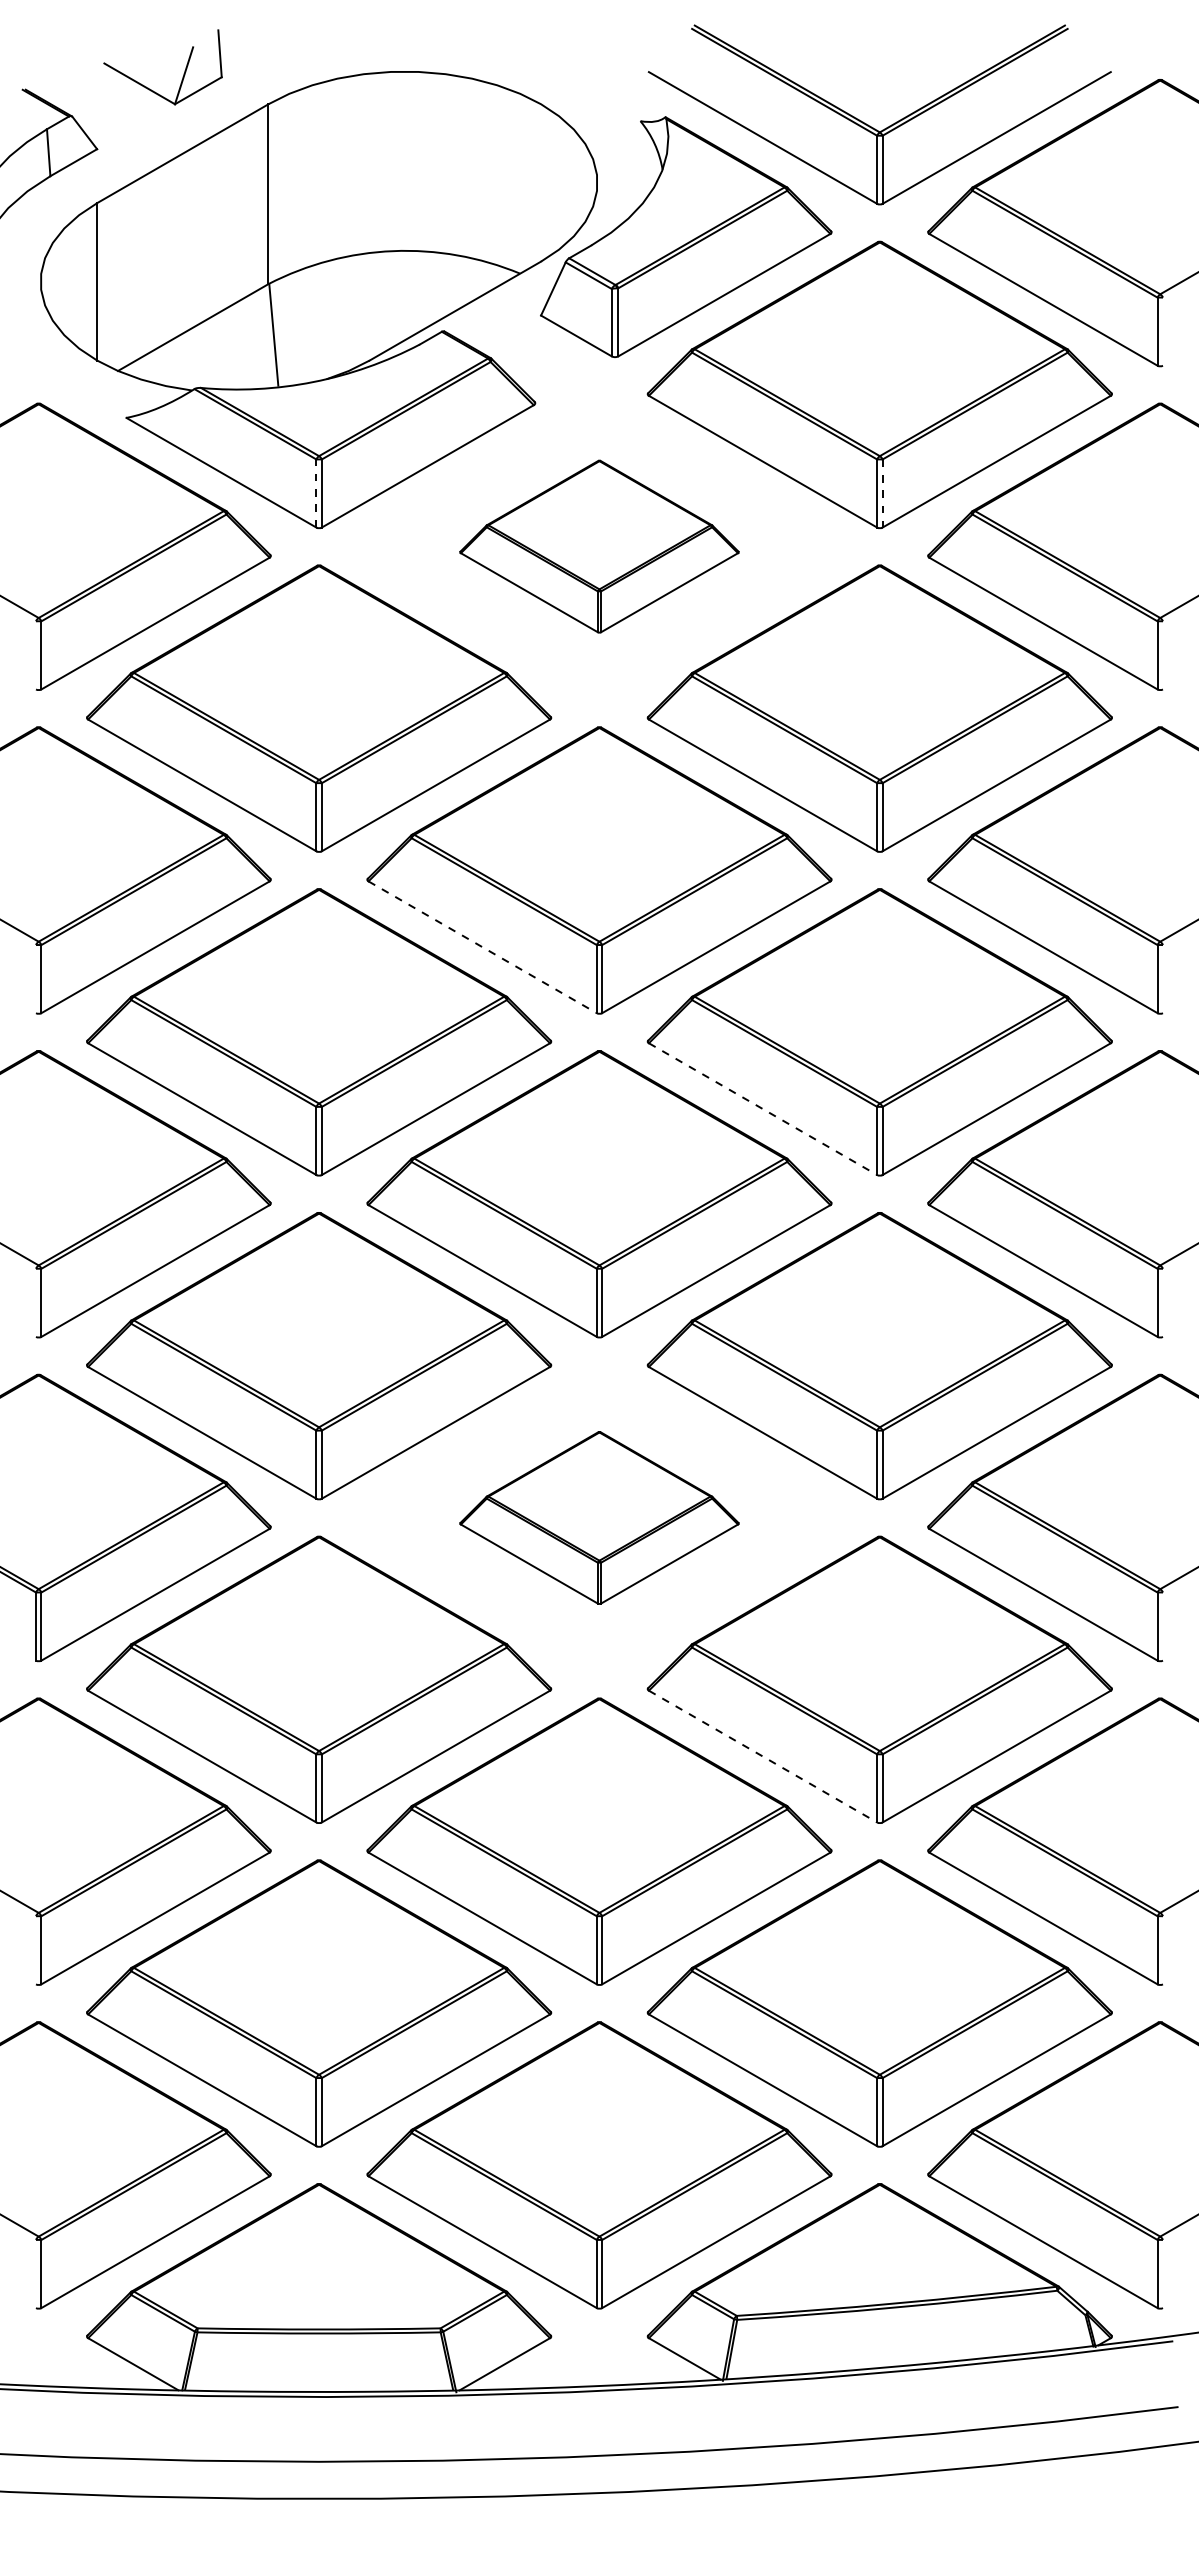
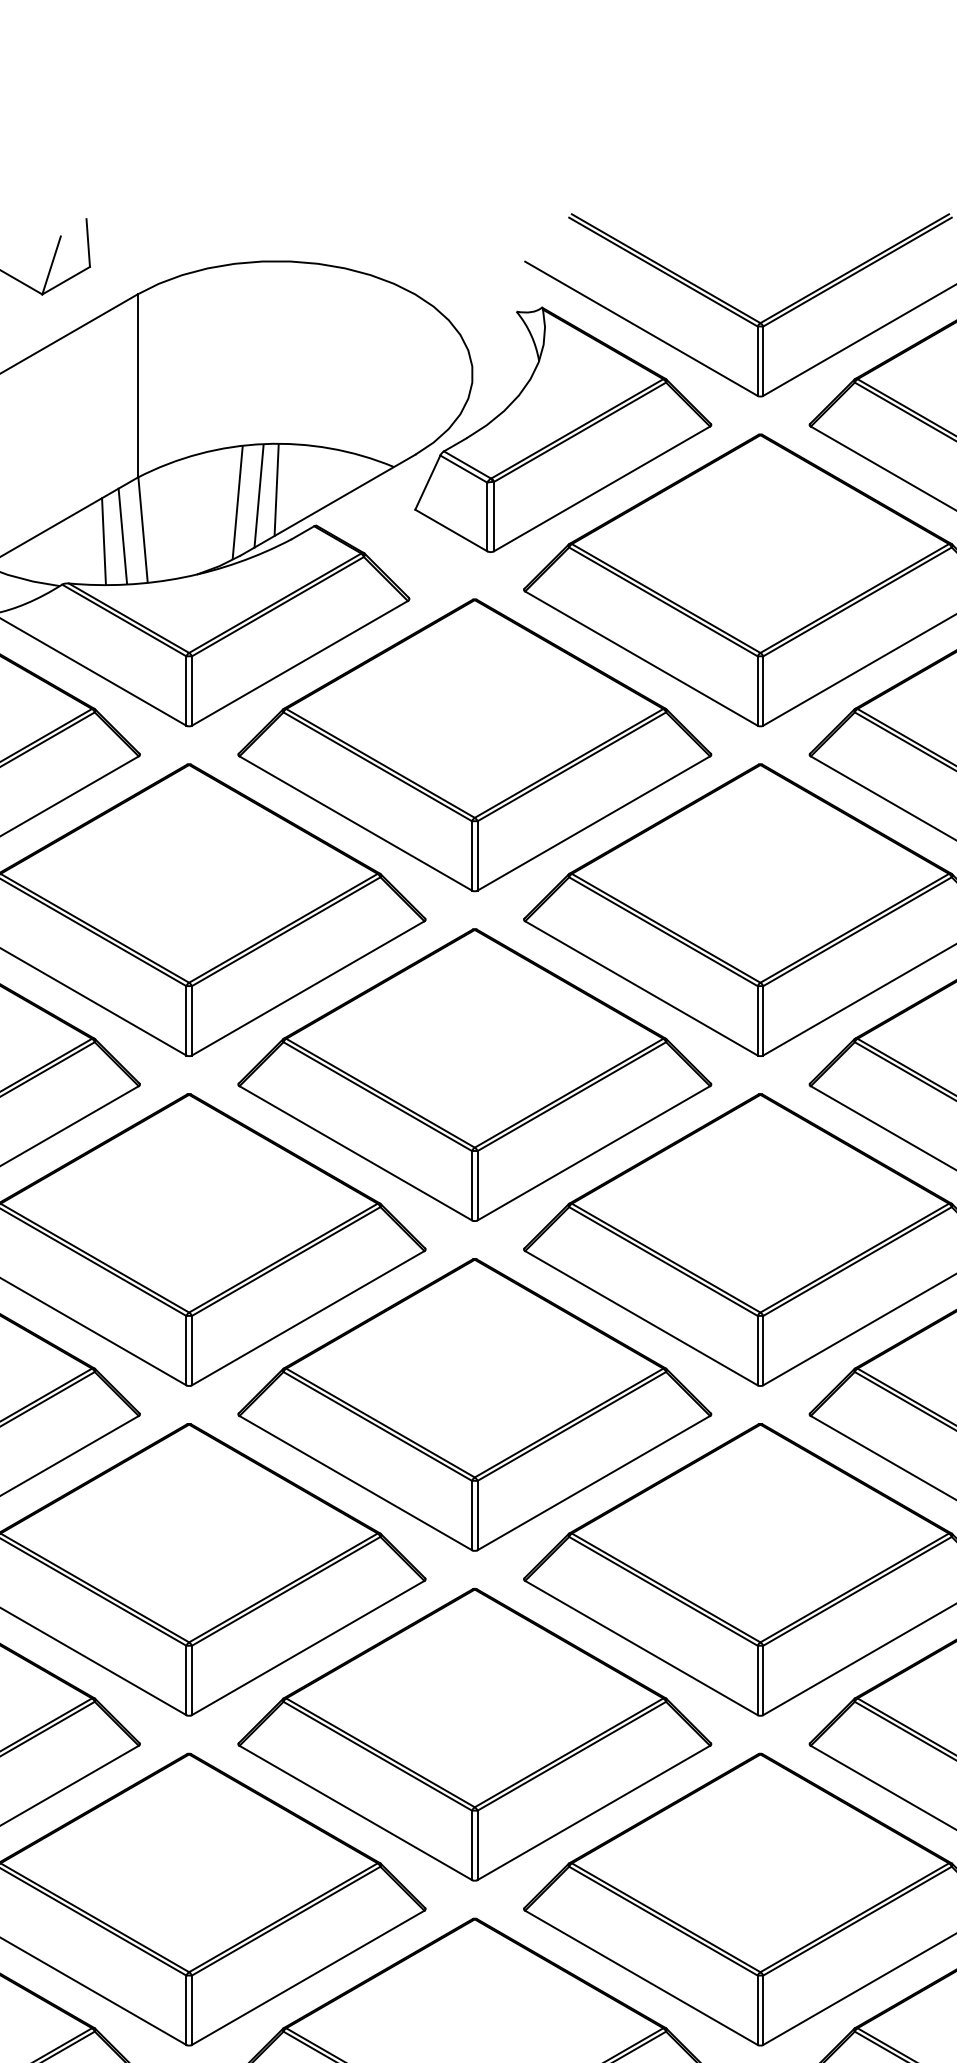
line: (404, 296) -> (276, 490), added
line: (387, 302) -> (258, 496), added
line: (366, 308) -> (237, 502), added
line: (253, 340) -> (122, 535), added
line: (235, 346) -> (103, 541), added
line: (316, 493) -> (186, 691), dashed -> solid
line: (882, 494) -> (763, 692), dashed -> solid
part: (599, 546) -> (474, 745), size x1.67
line: (482, 947) -> (355, 1153), dashed -> solid
line: (763, 1109) -> (641, 1318), dashed -> solid
part: (599, 1517) -> (474, 1734), size x1.67
line: (763, 1756) -> (641, 1977), dashed -> solid

